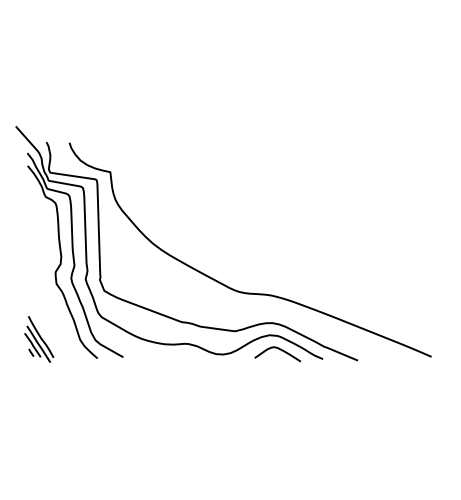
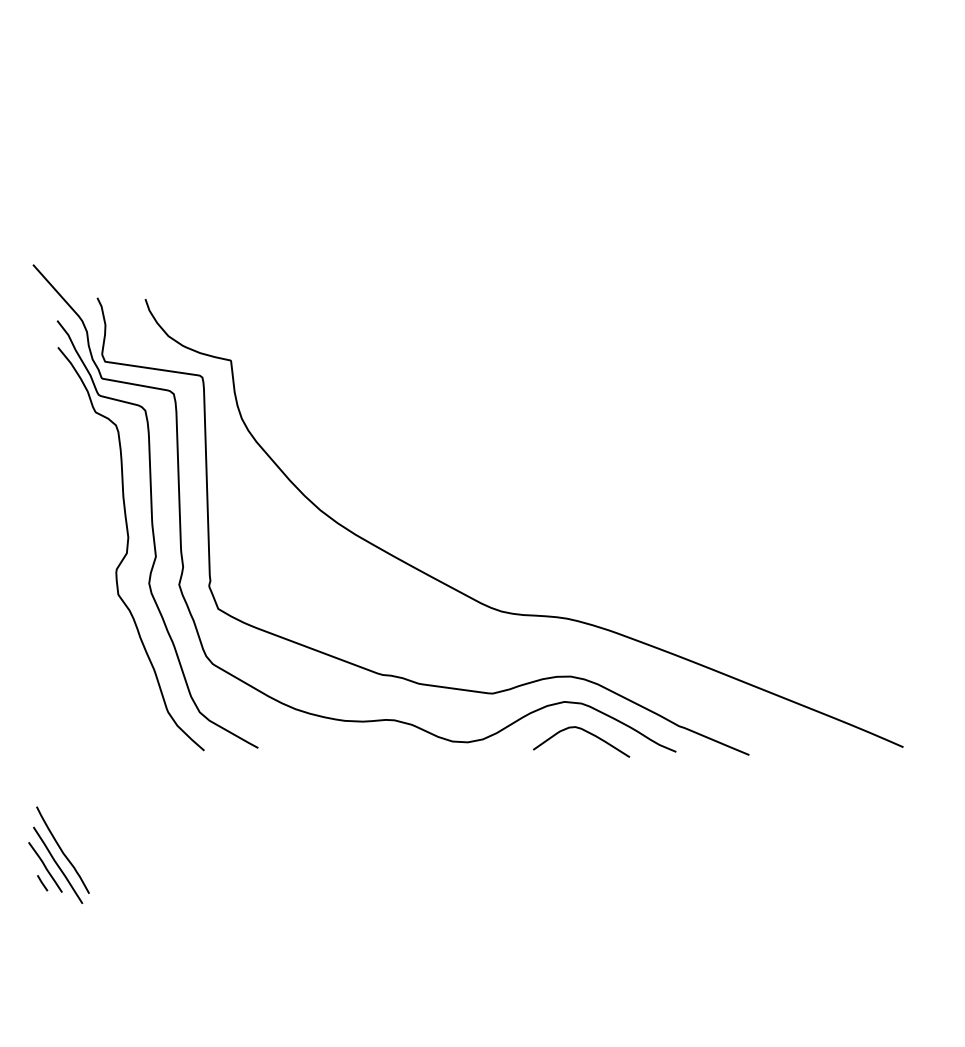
part: (39, 339) -> (59, 855), moved

